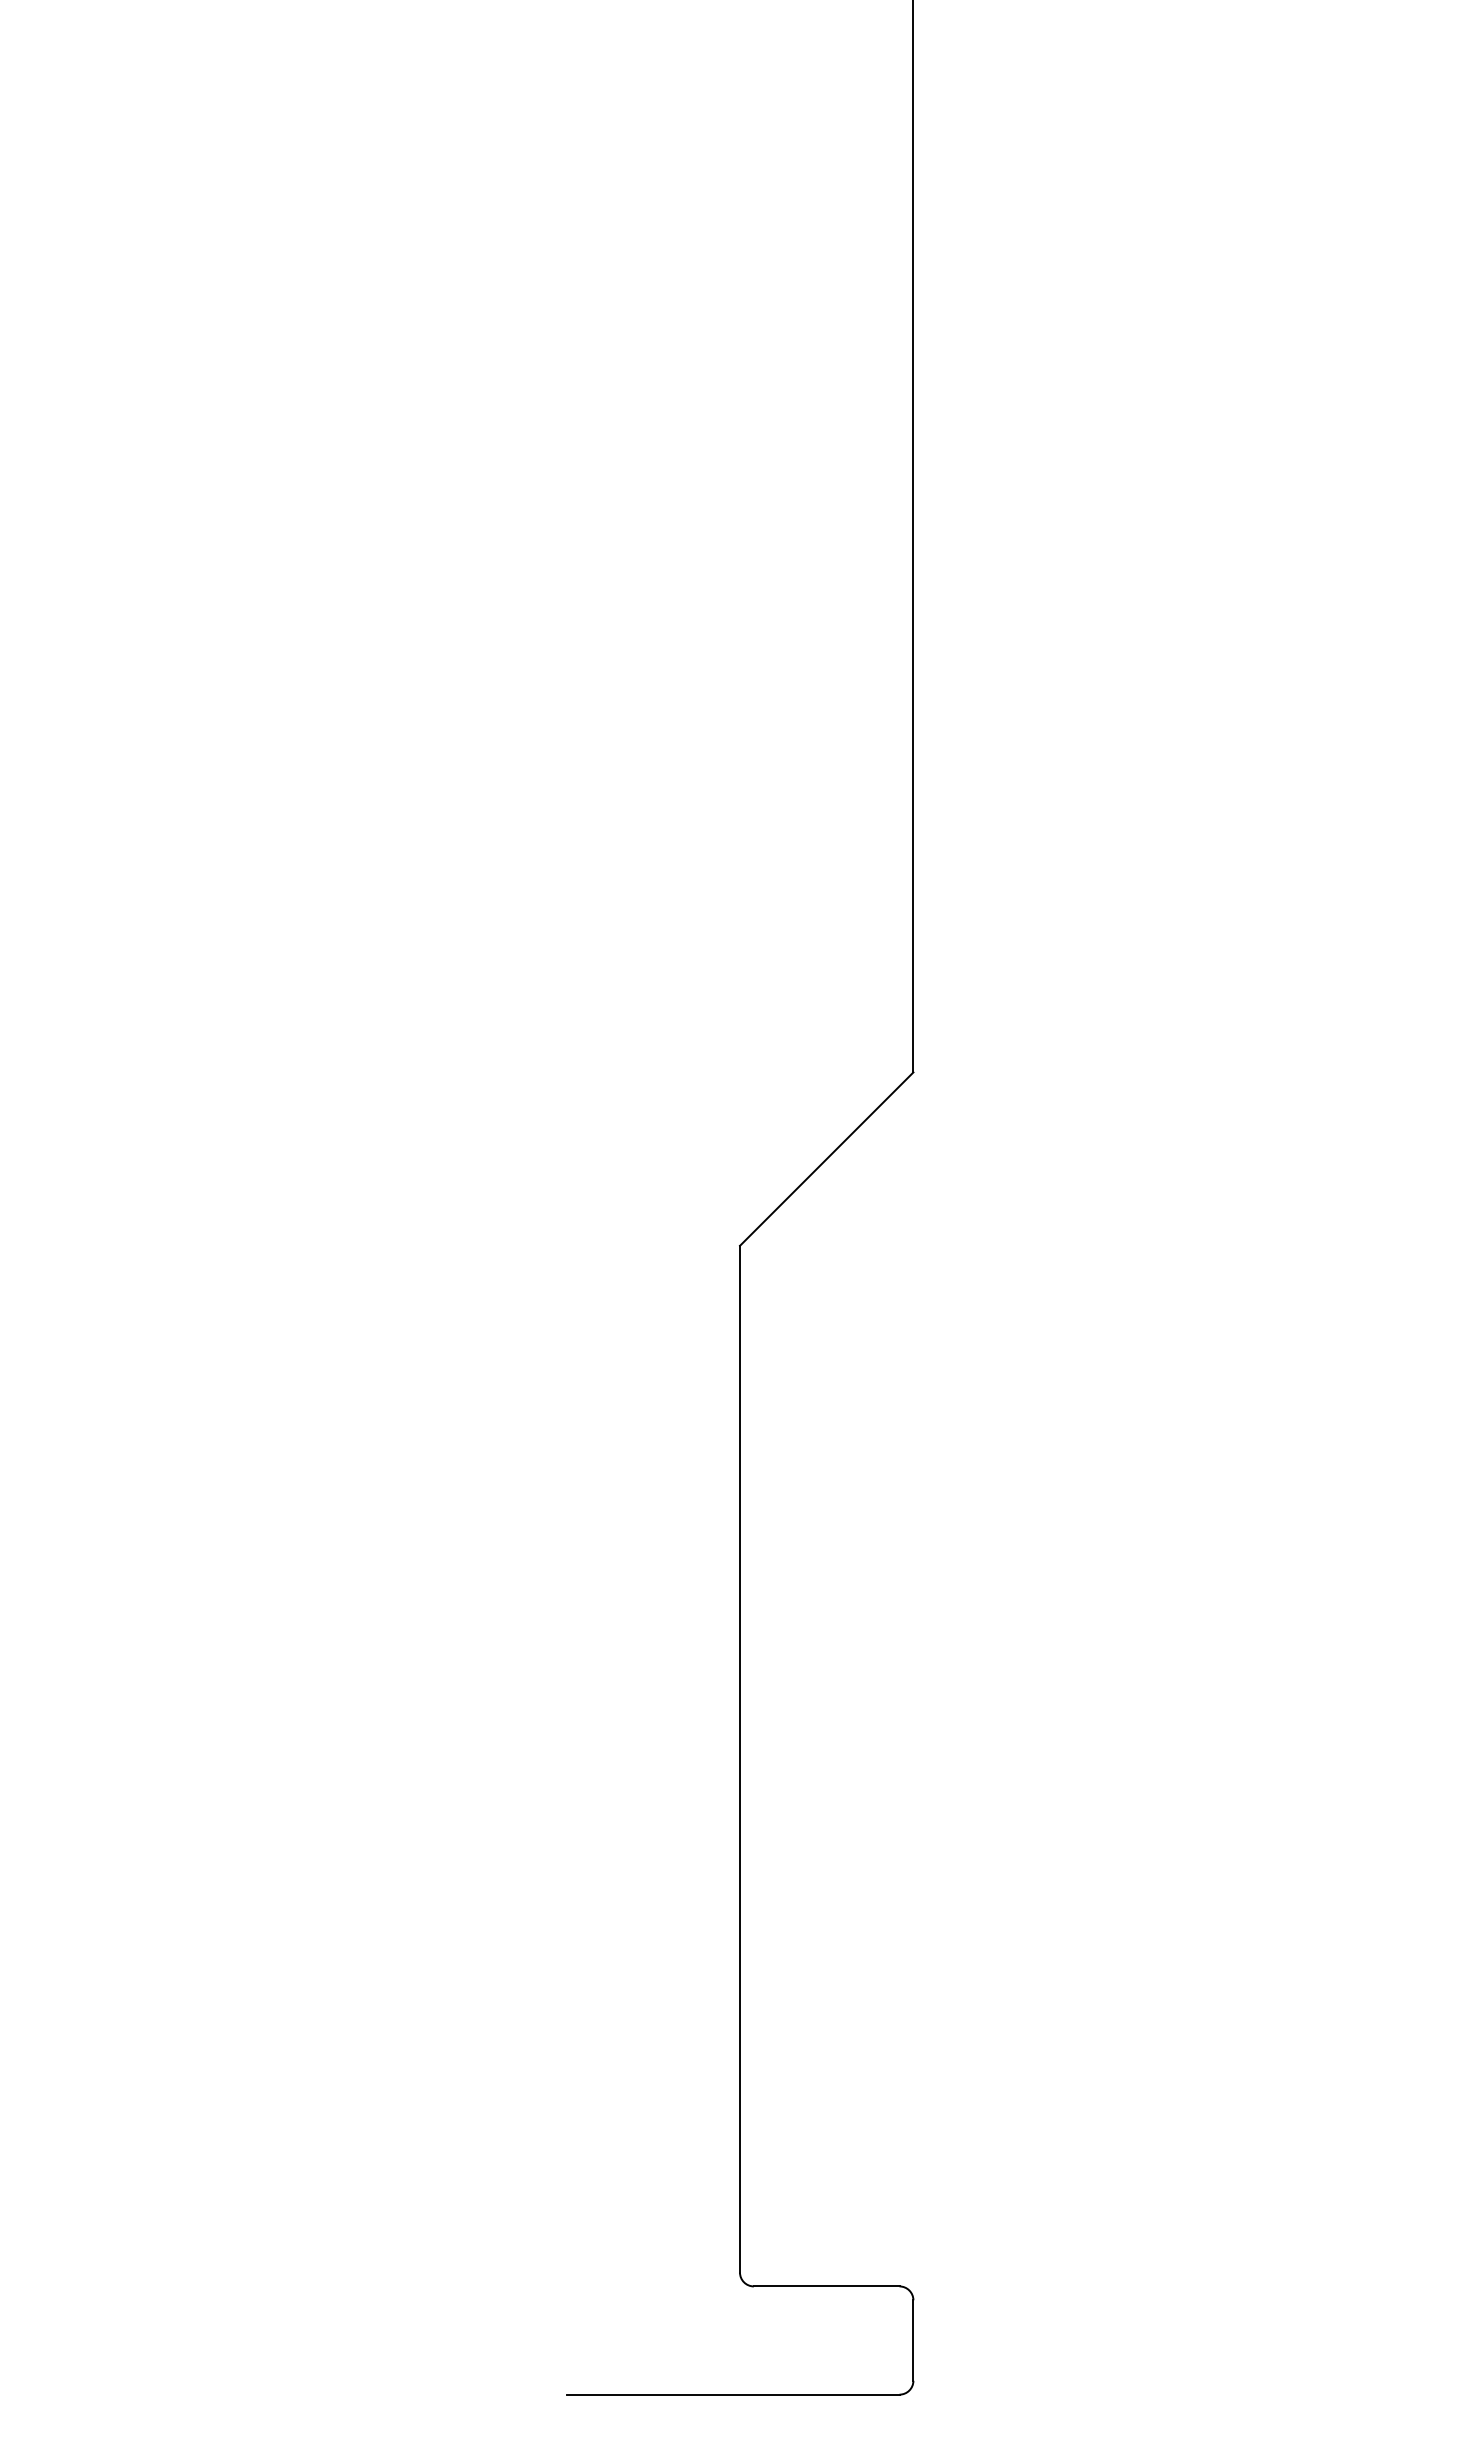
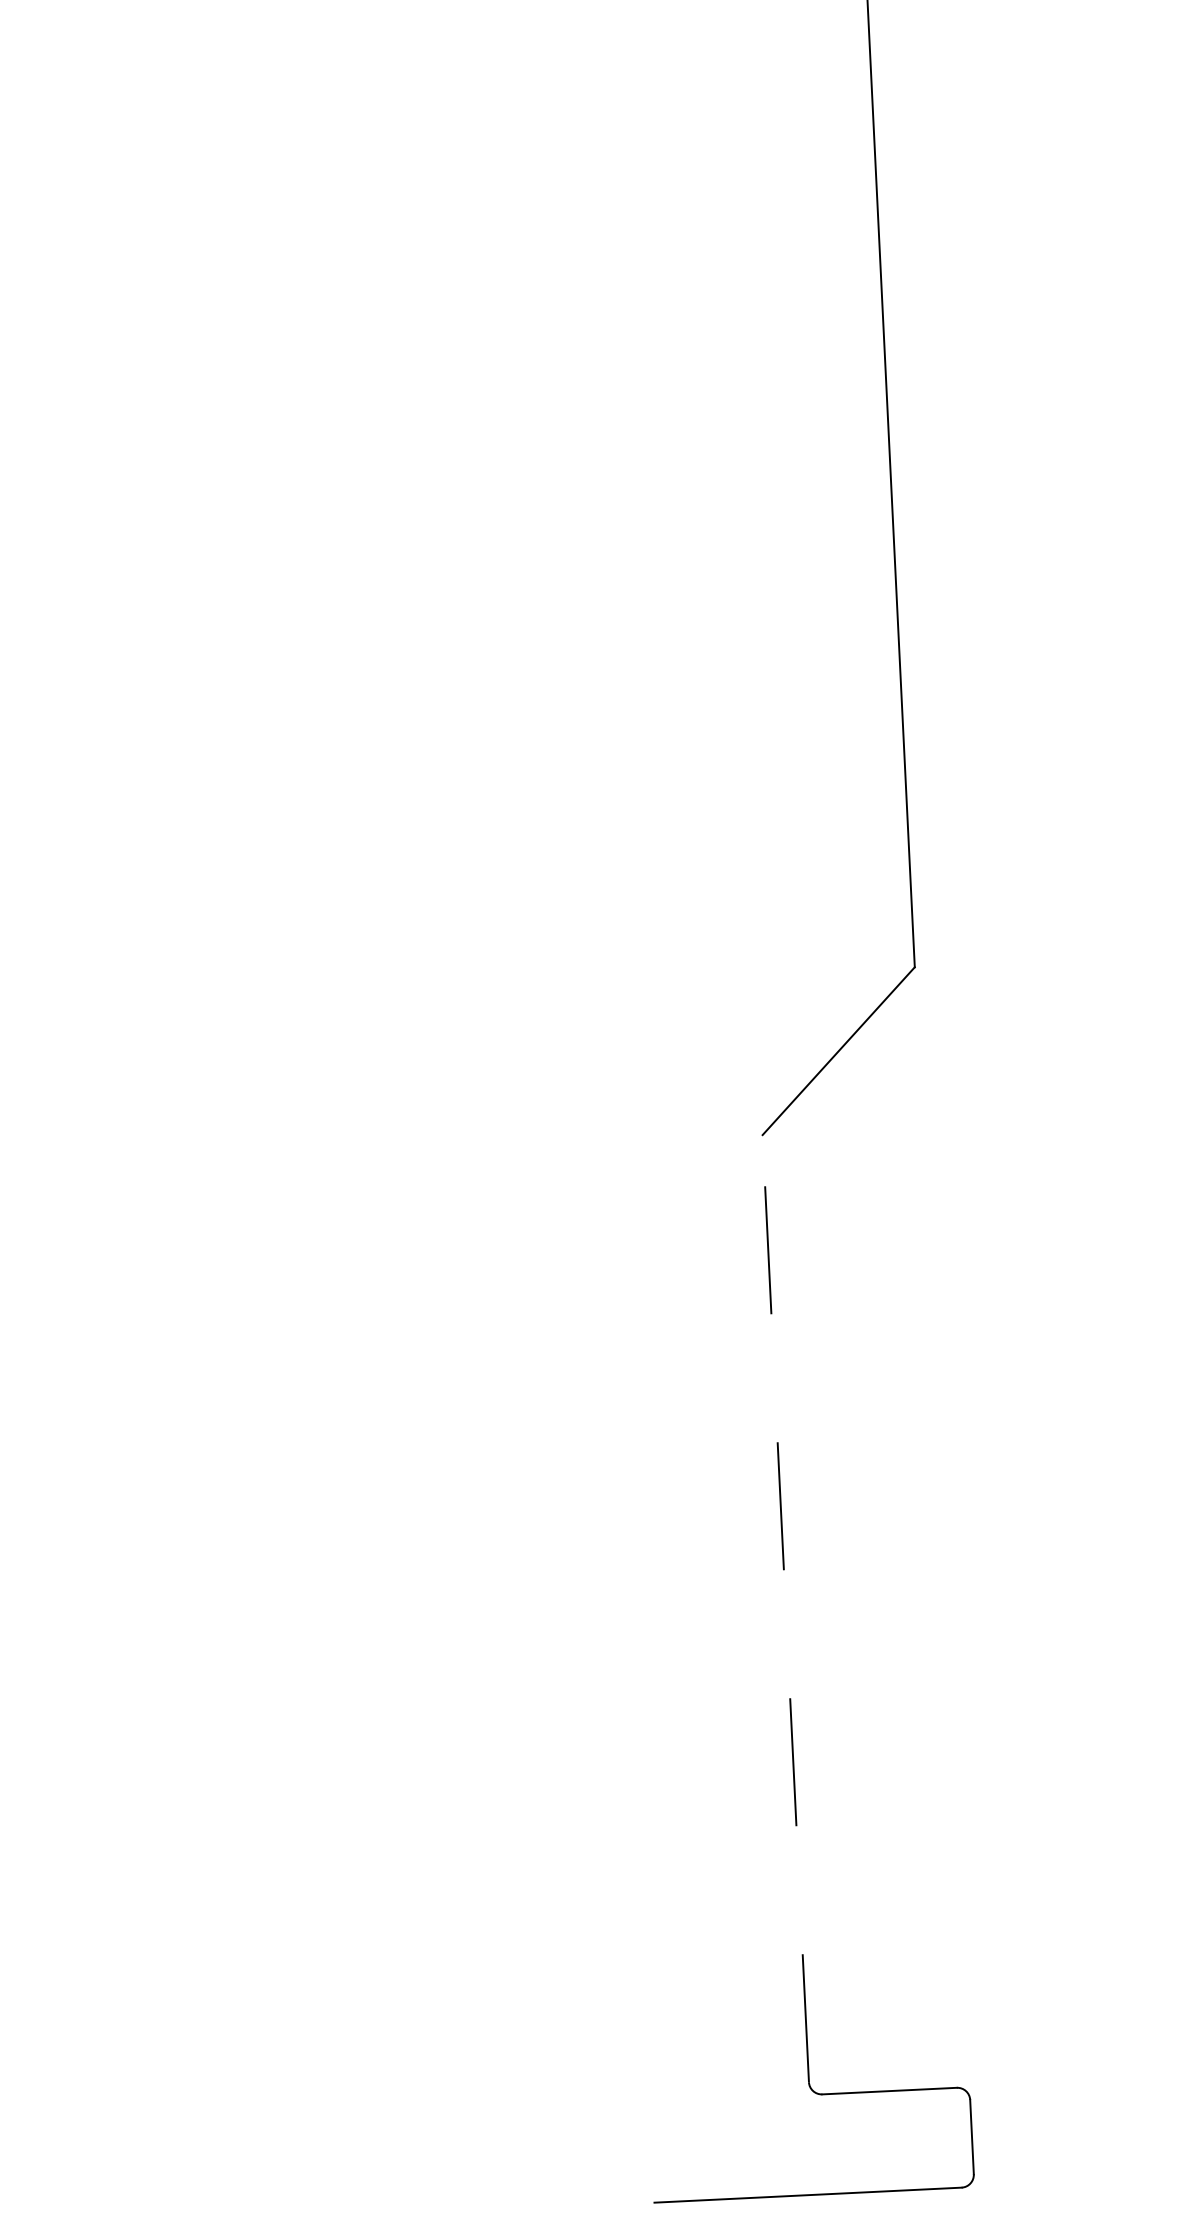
line: (740, 1758) -> (786, 1607), solid -> dashed

